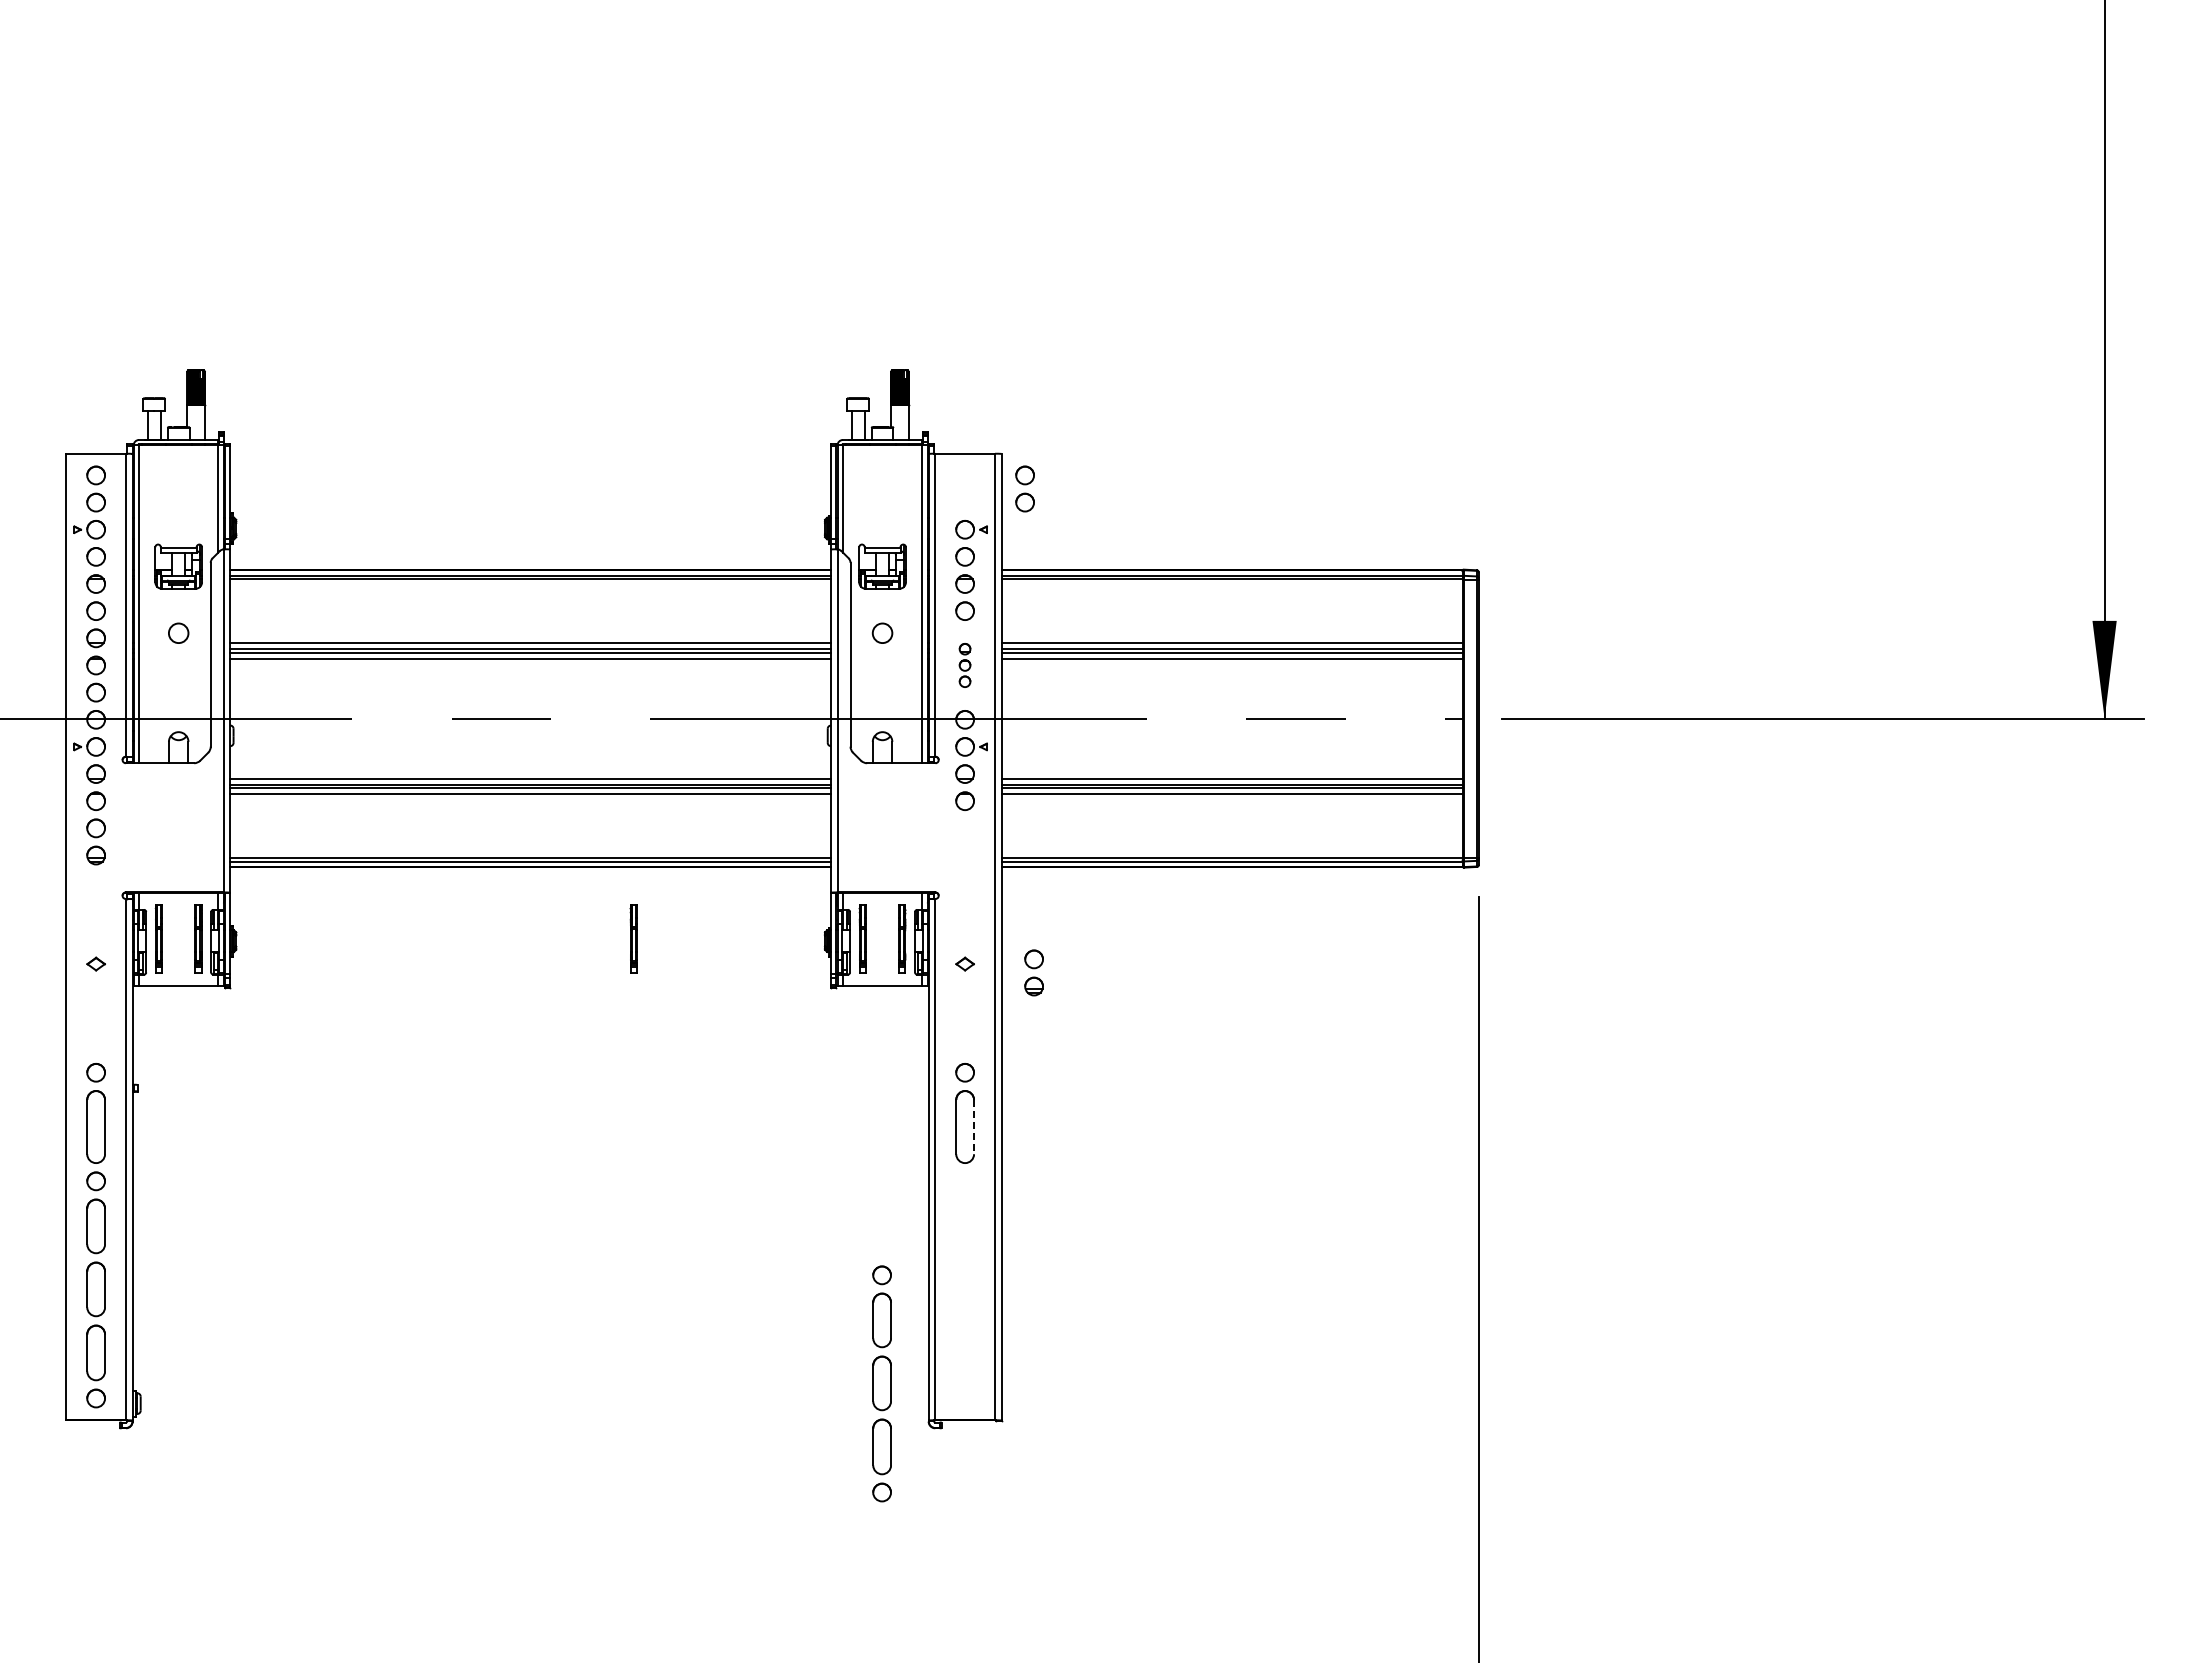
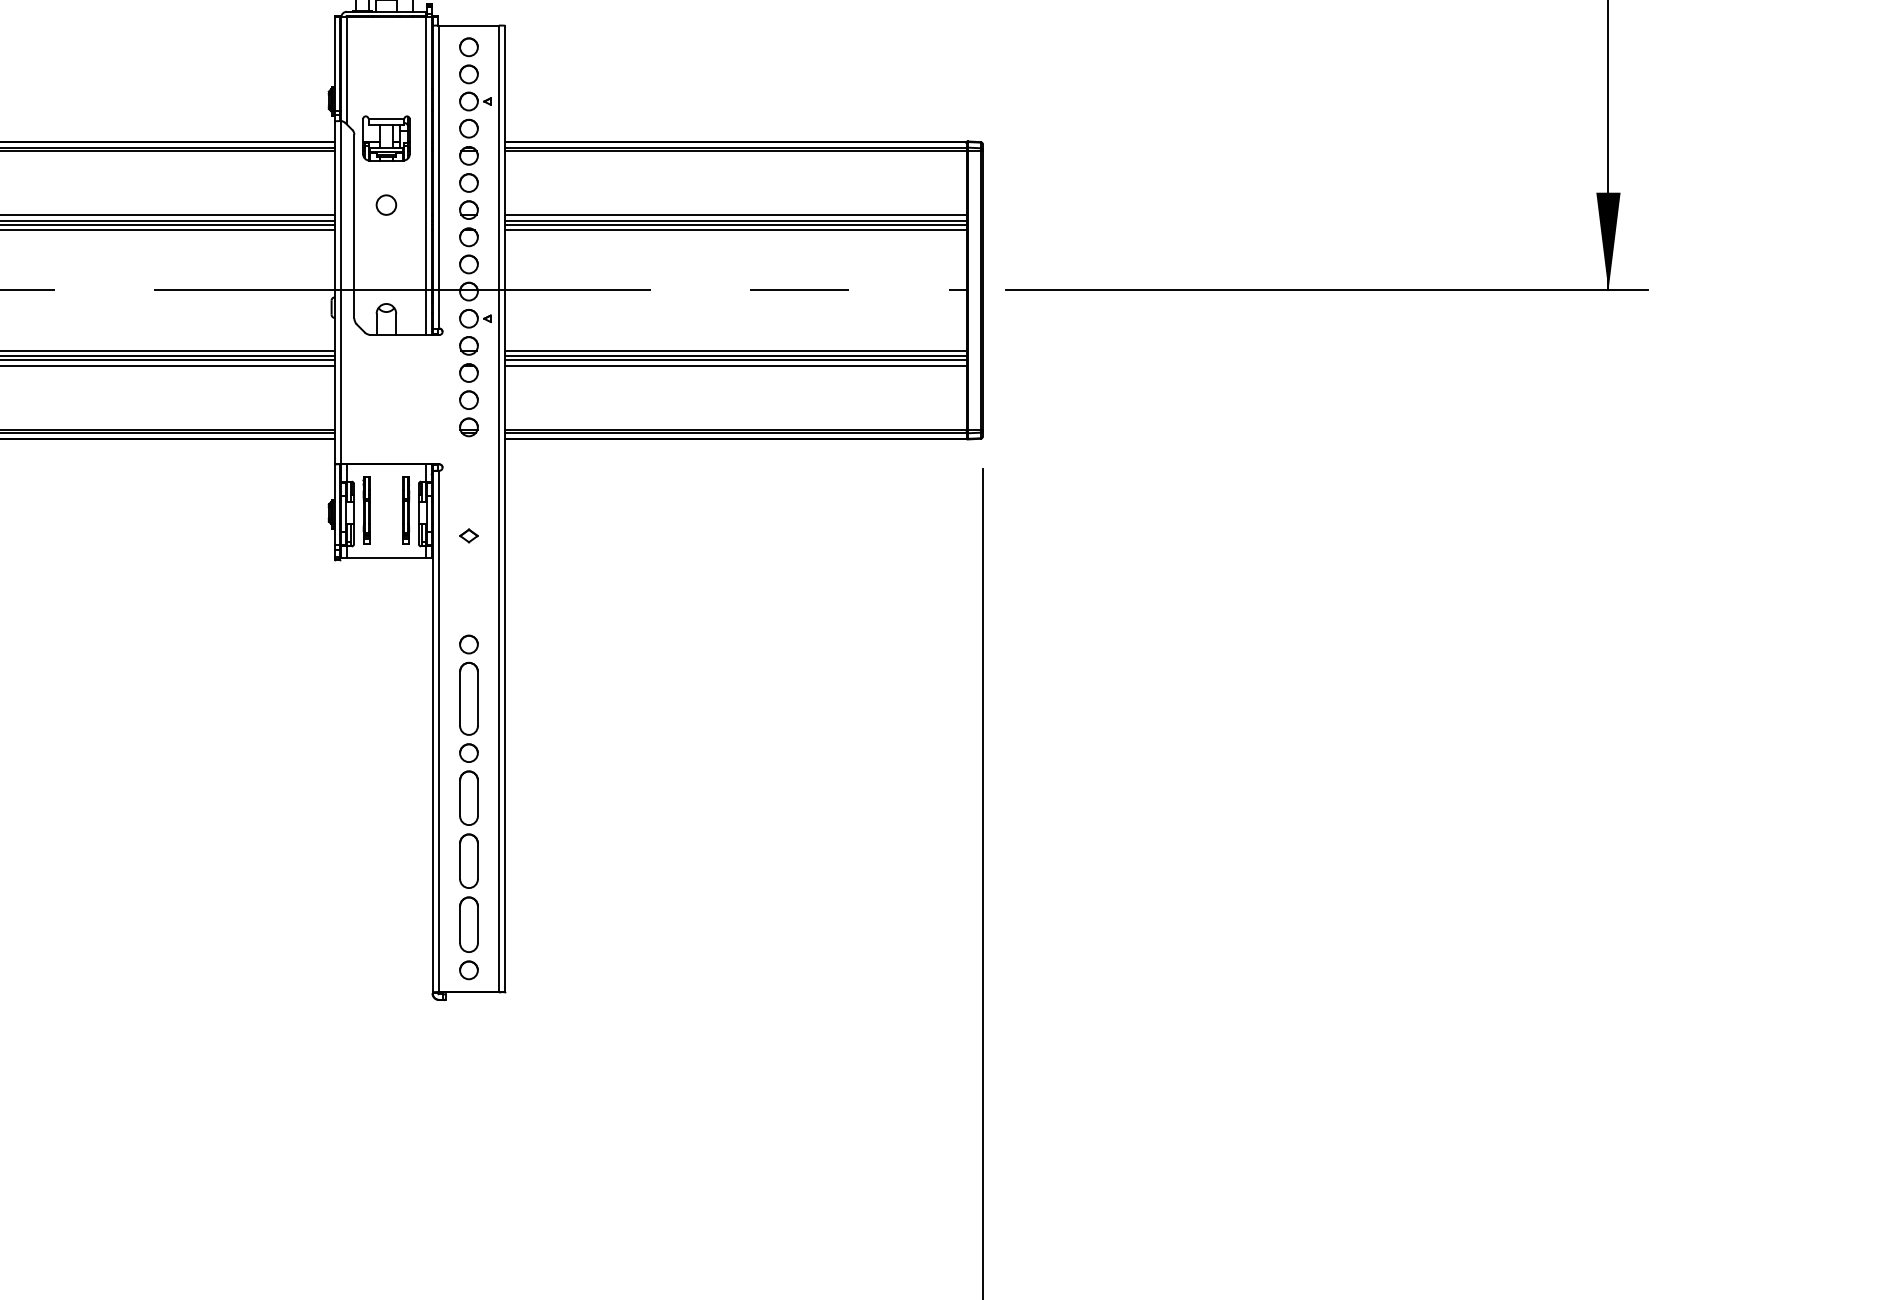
part: (1024, 488) -> (468, 60), moved
part: (964, 665) -> (468, 237), size x1.67
part: (633, 938) -> (137, 510), removed
part: (1033, 972) -> (468, 413), moved
line: (974, 1127) -> (478, 699), dashed -> solid
part: (881, 1383) -> (468, 861), moved

